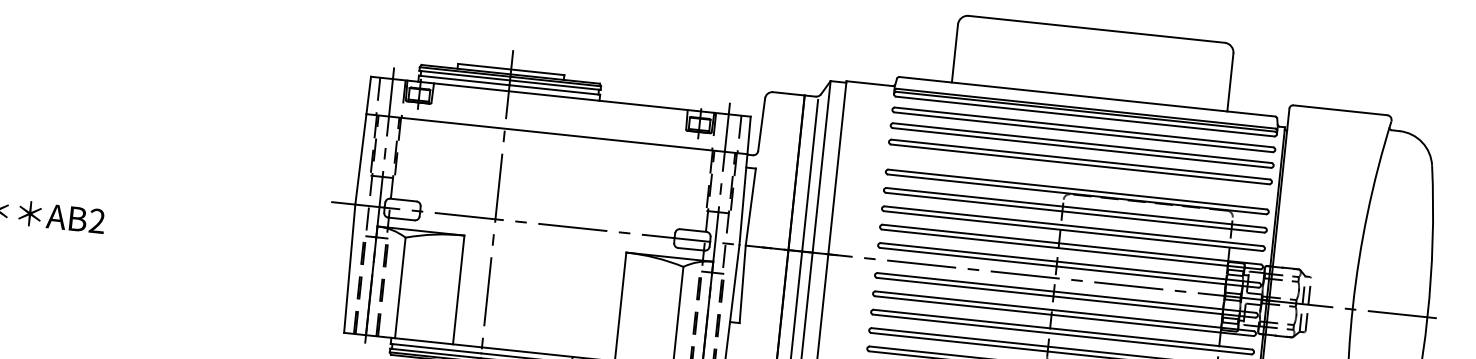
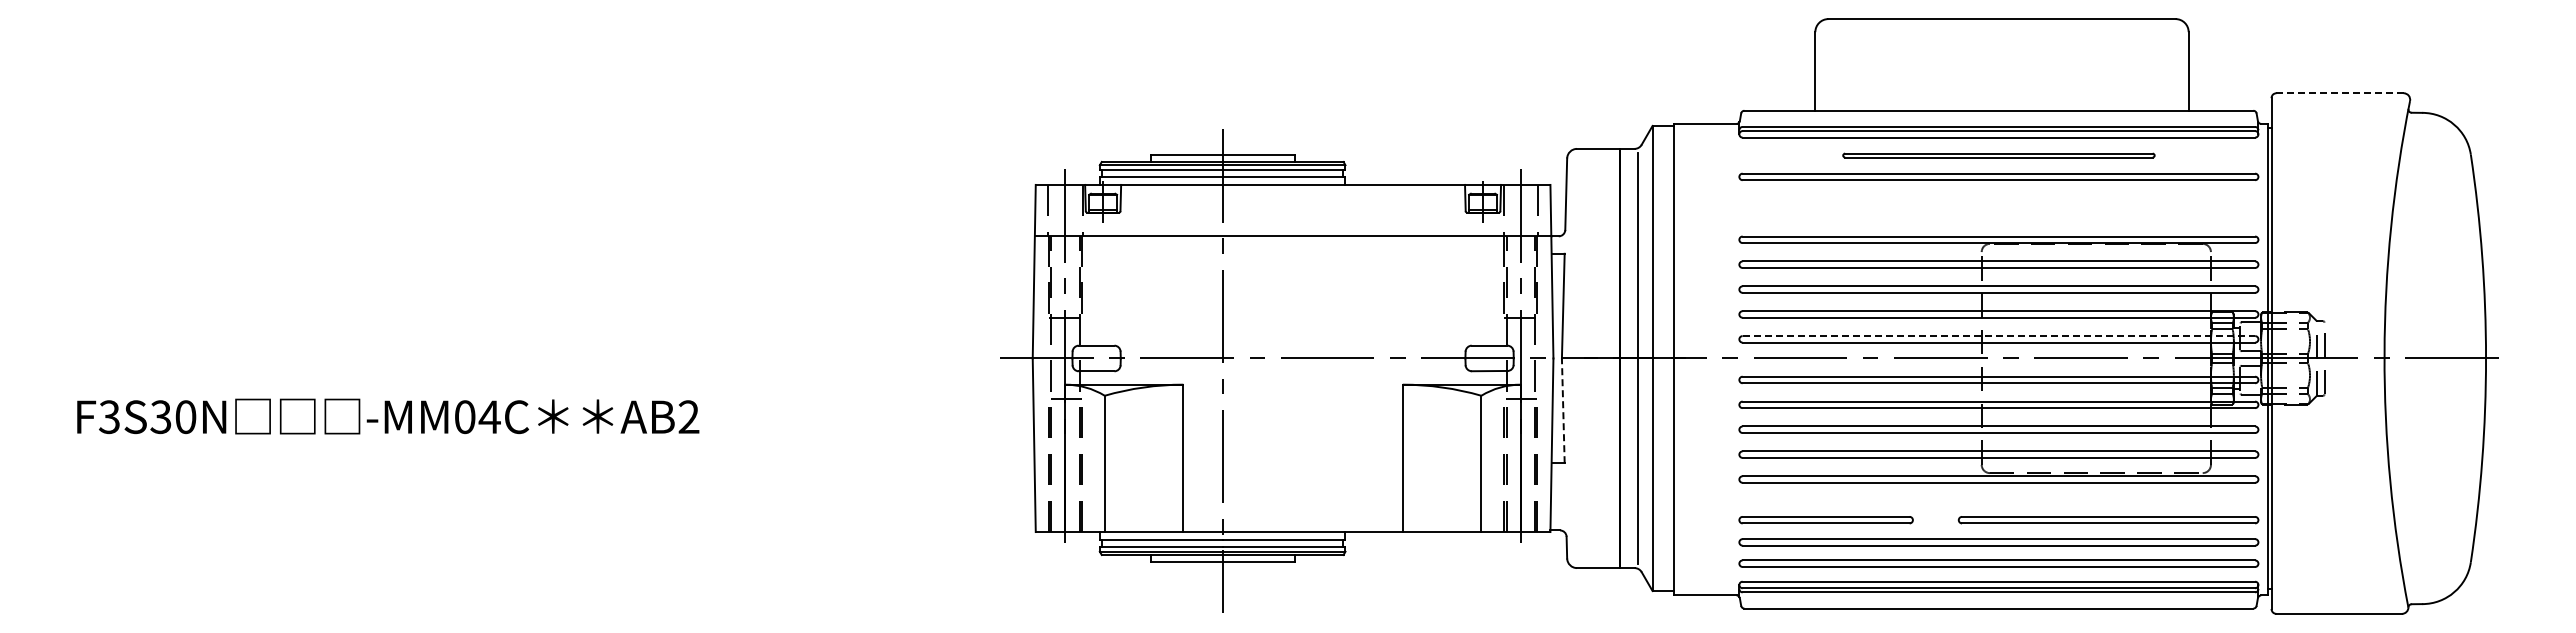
line: (1340, 110) -> (2340, 93), solid -> dashed
part: (1083, 129) -> (1998, 155), size x0.6
part: (1080, 162) -> (1998, 199), removed
line: (1070, 263) -> (1999, 336), solid -> dashed
line: (742, 284) -> (1563, 410), solid -> dashed

